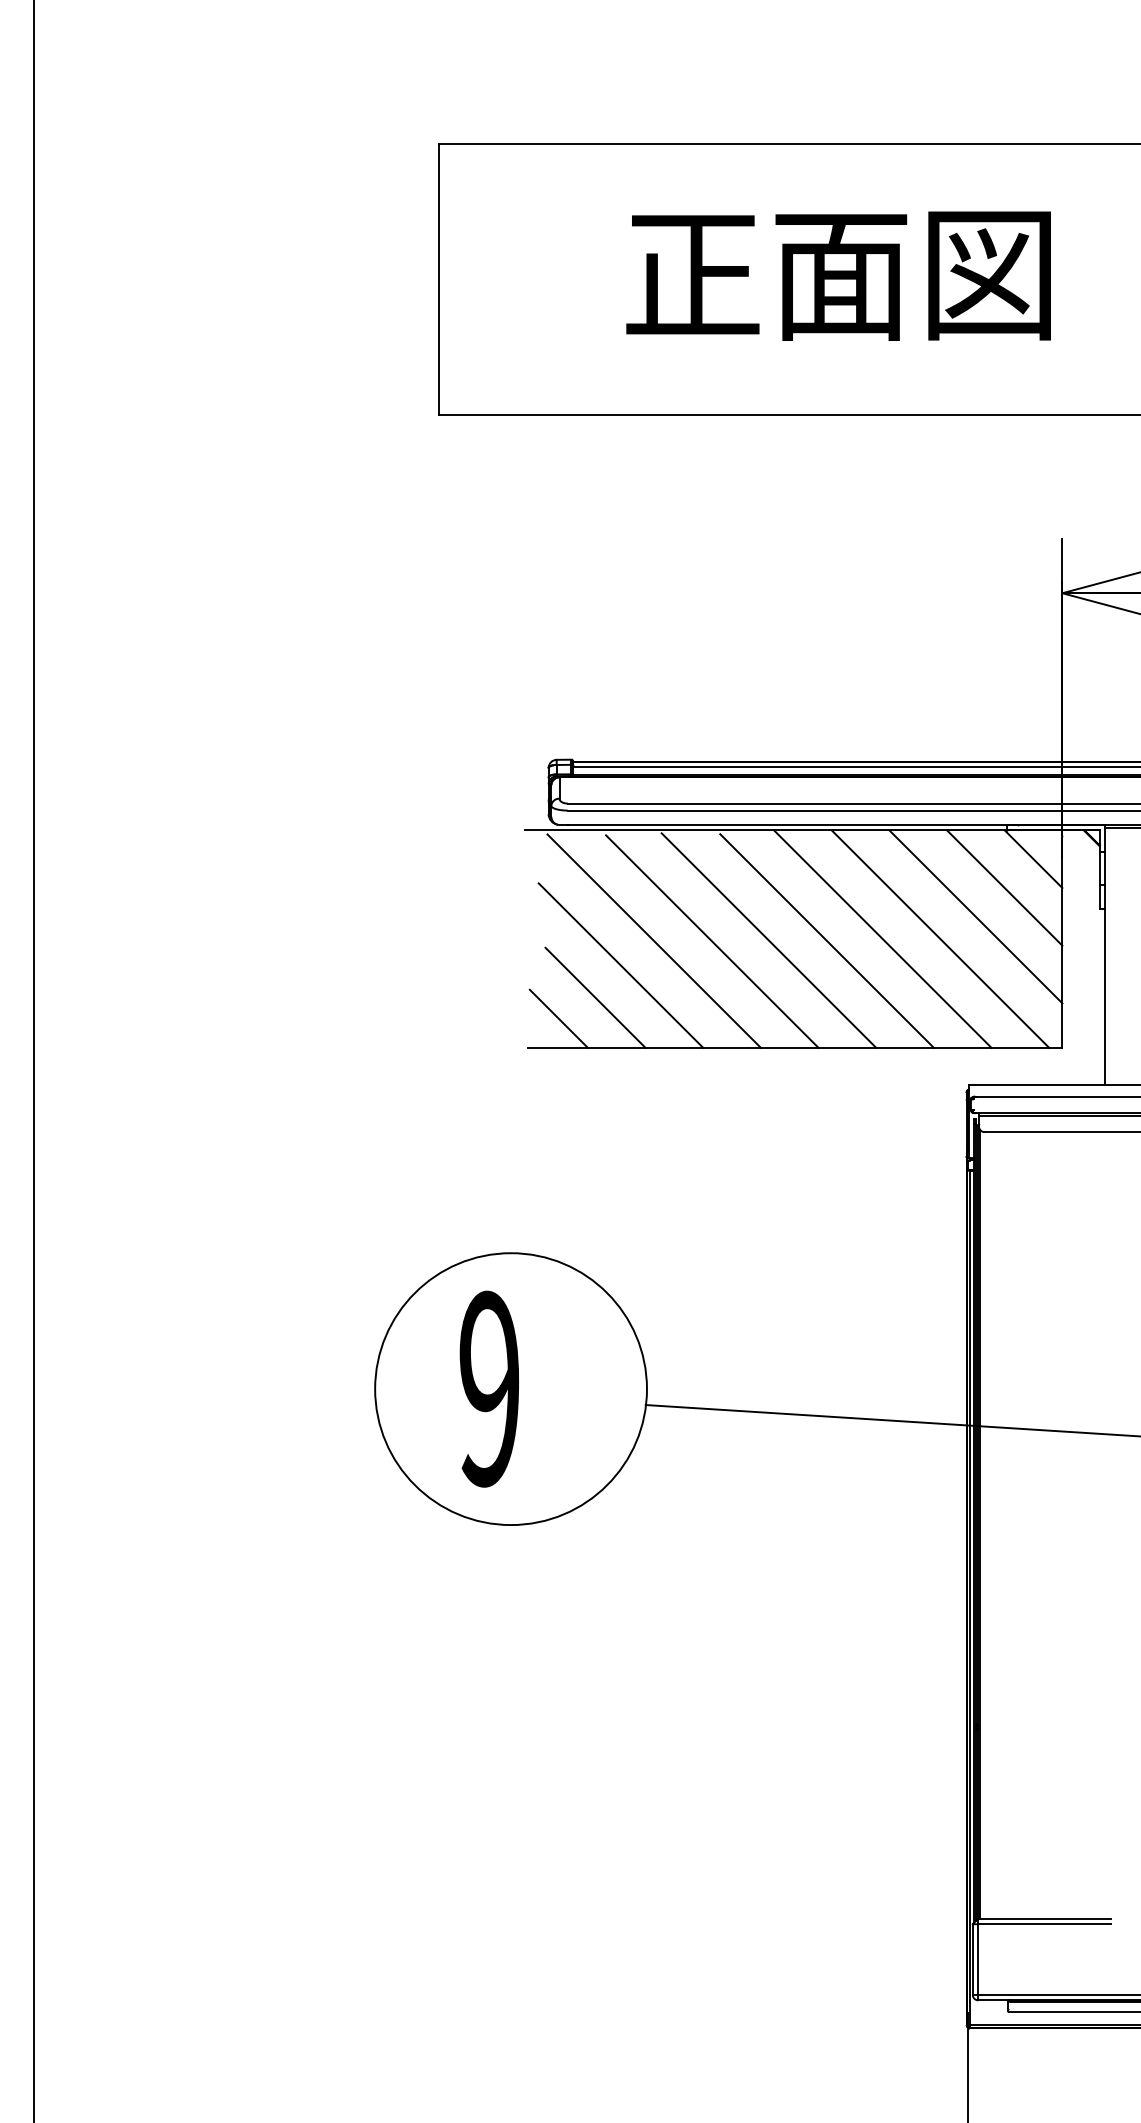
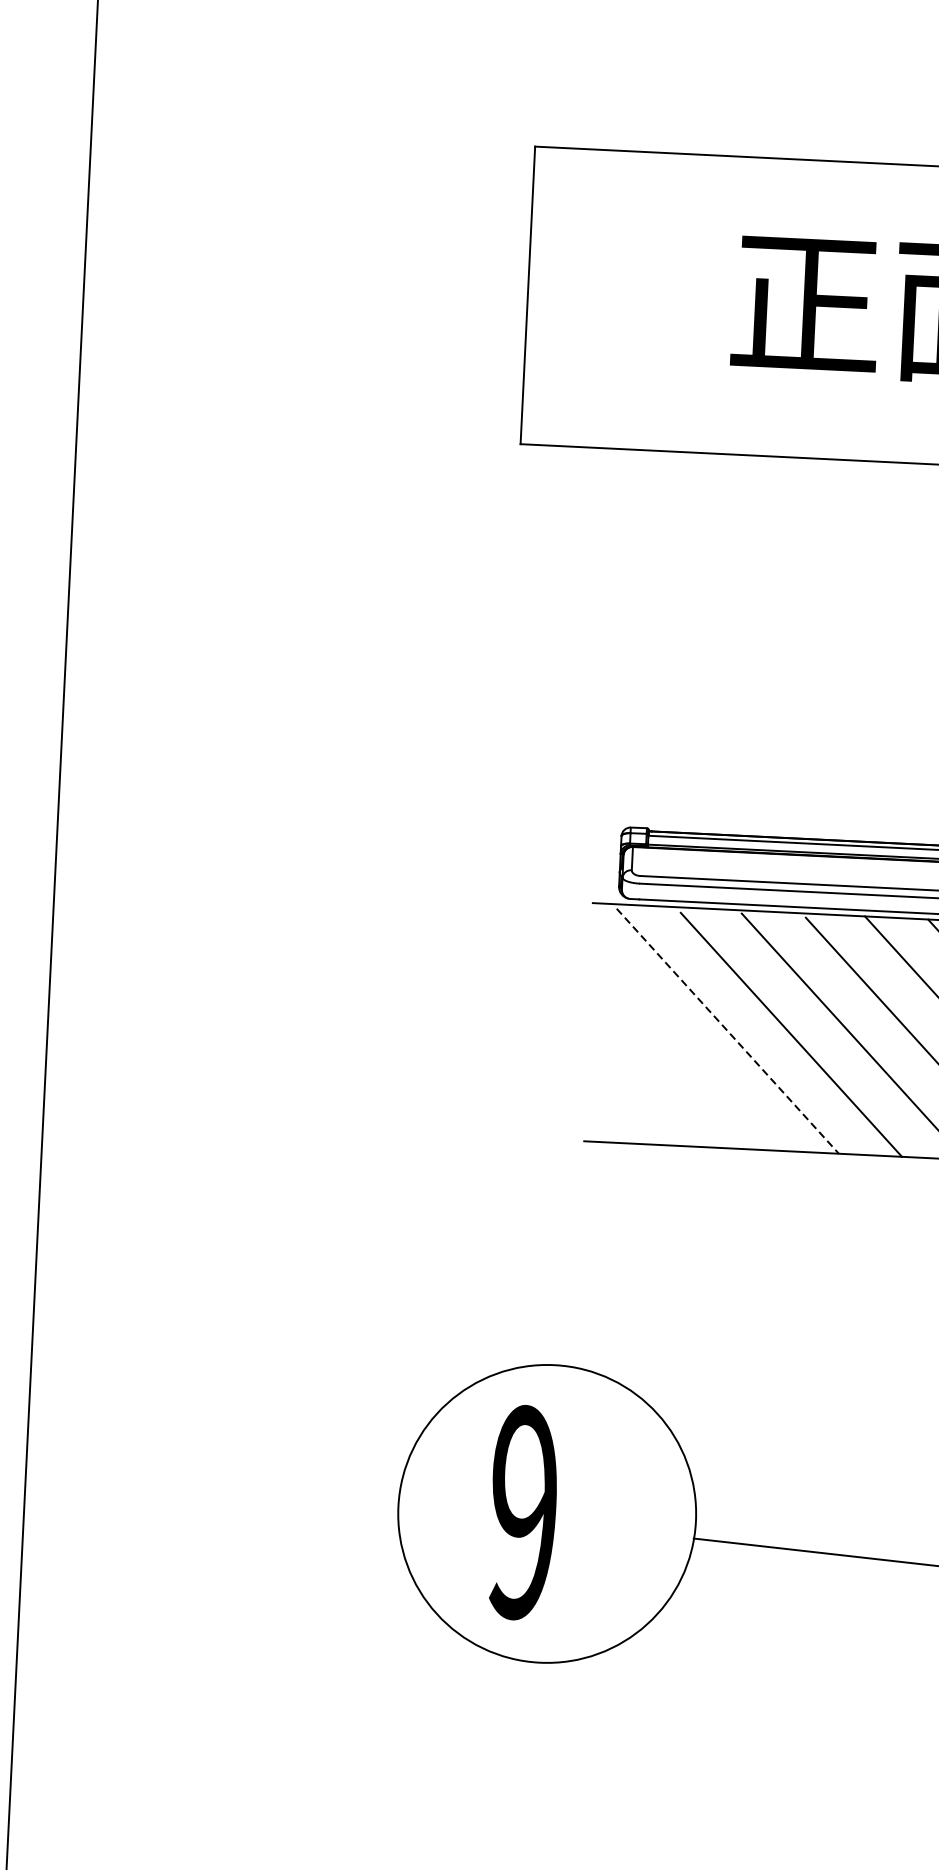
line: (654, 941) -> (728, 1031), solid -> dashed
line: (620, 965) -> (689, 1056), removed
line: (595, 997) -> (660, 1089), removed
line: (558, 1018) -> (618, 1110), removed

